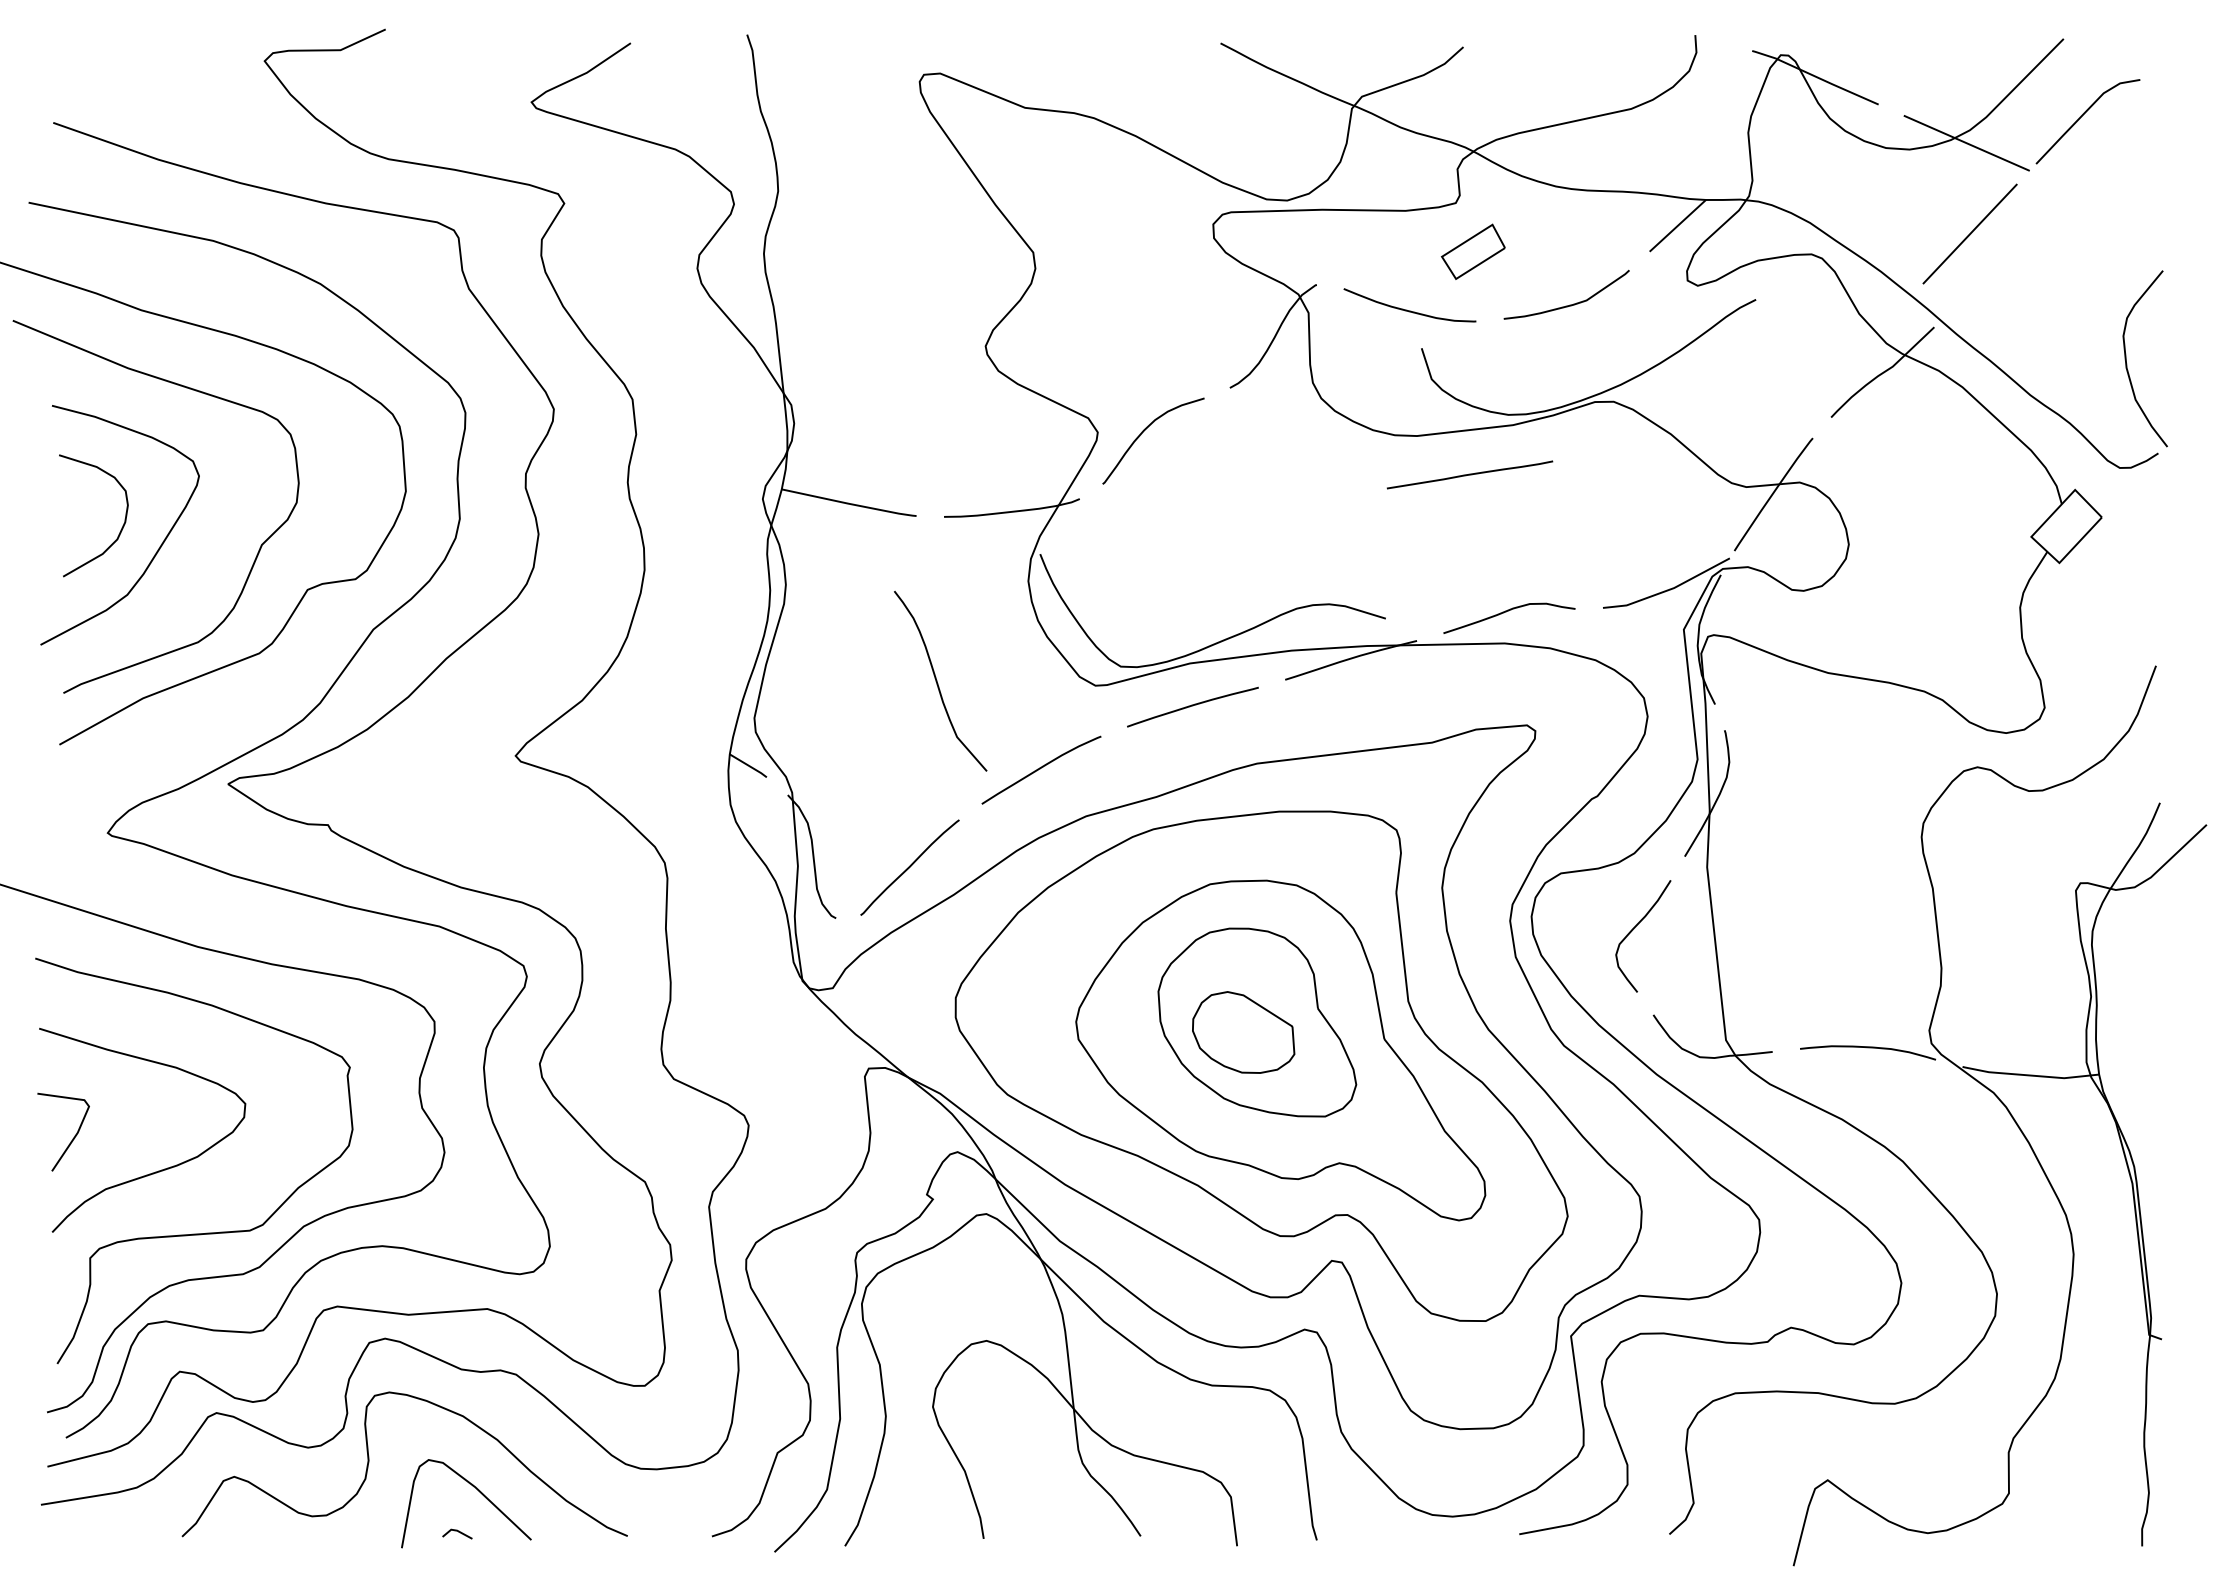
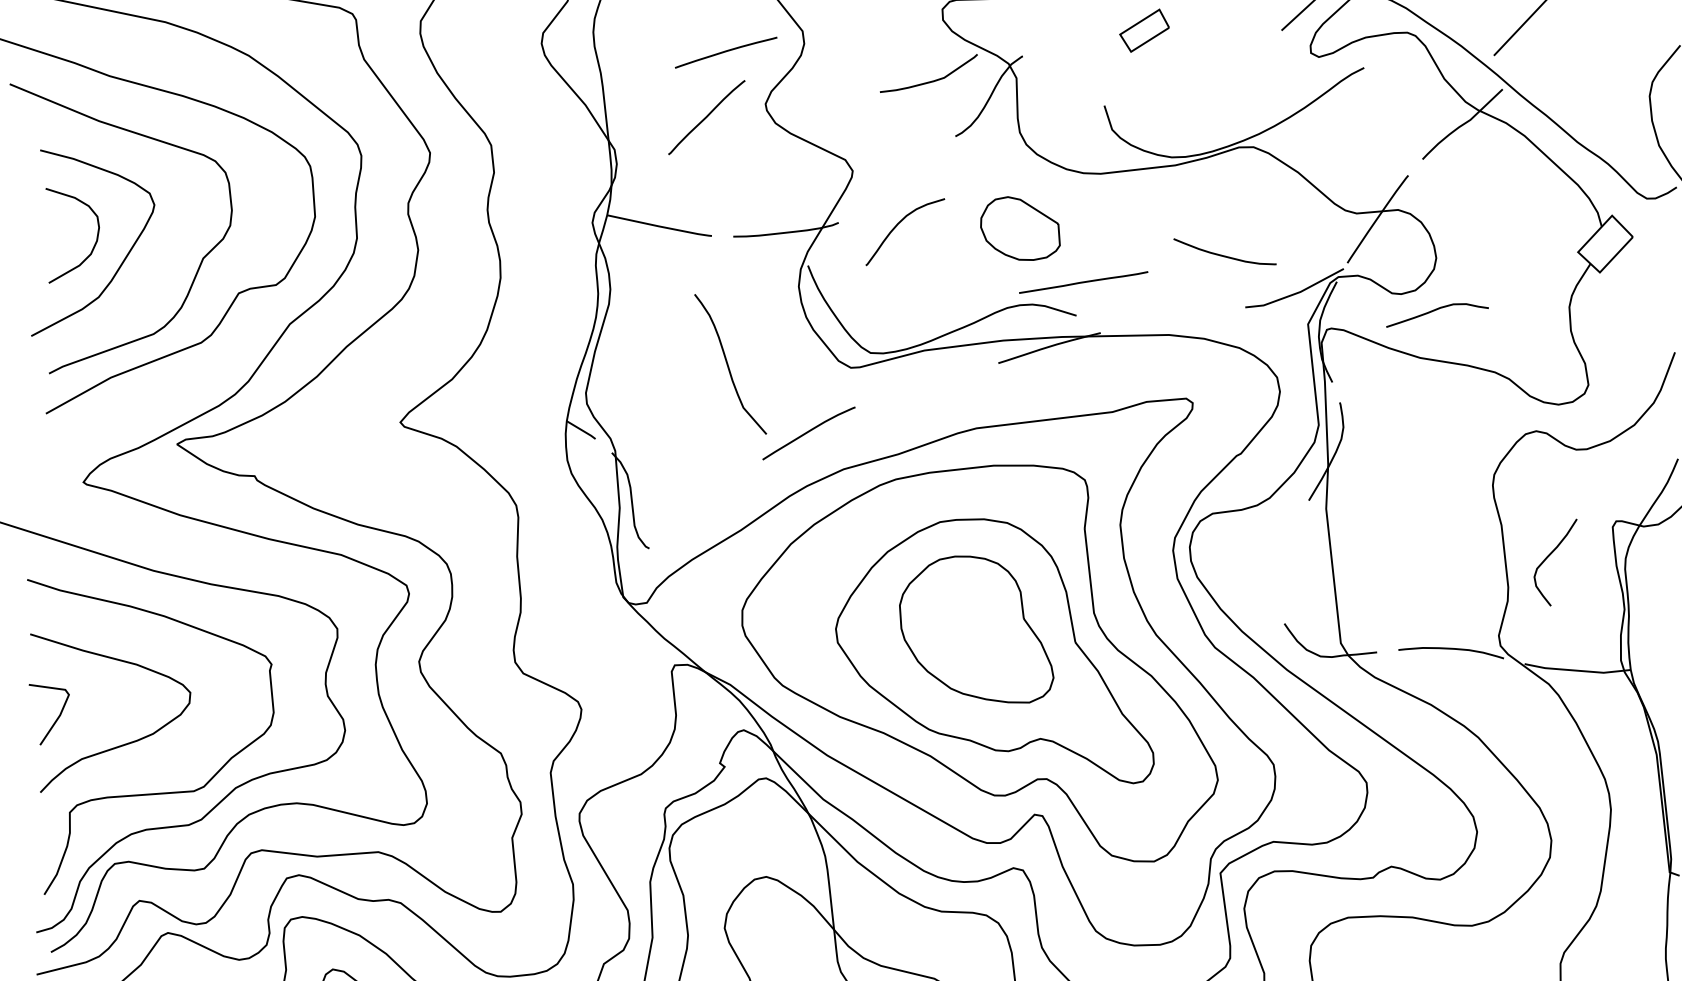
curve: (1569, 304) -> (930, 80), moved
curve: (1406, 309) -> (1222, 254), moved
curve: (1144, 431) -> (898, 224), moved
line: (1470, 474) -> (1084, 282), moved
curve: (1506, 612) -> (1435, 310), moved
curve: (1192, 706) -> (725, 52), moved
curve: (909, 867) -> (706, 117), moved
curve: (1634, 929) -> (1548, 557), moved
part: (1243, 1032) -> (1020, 228), moved

